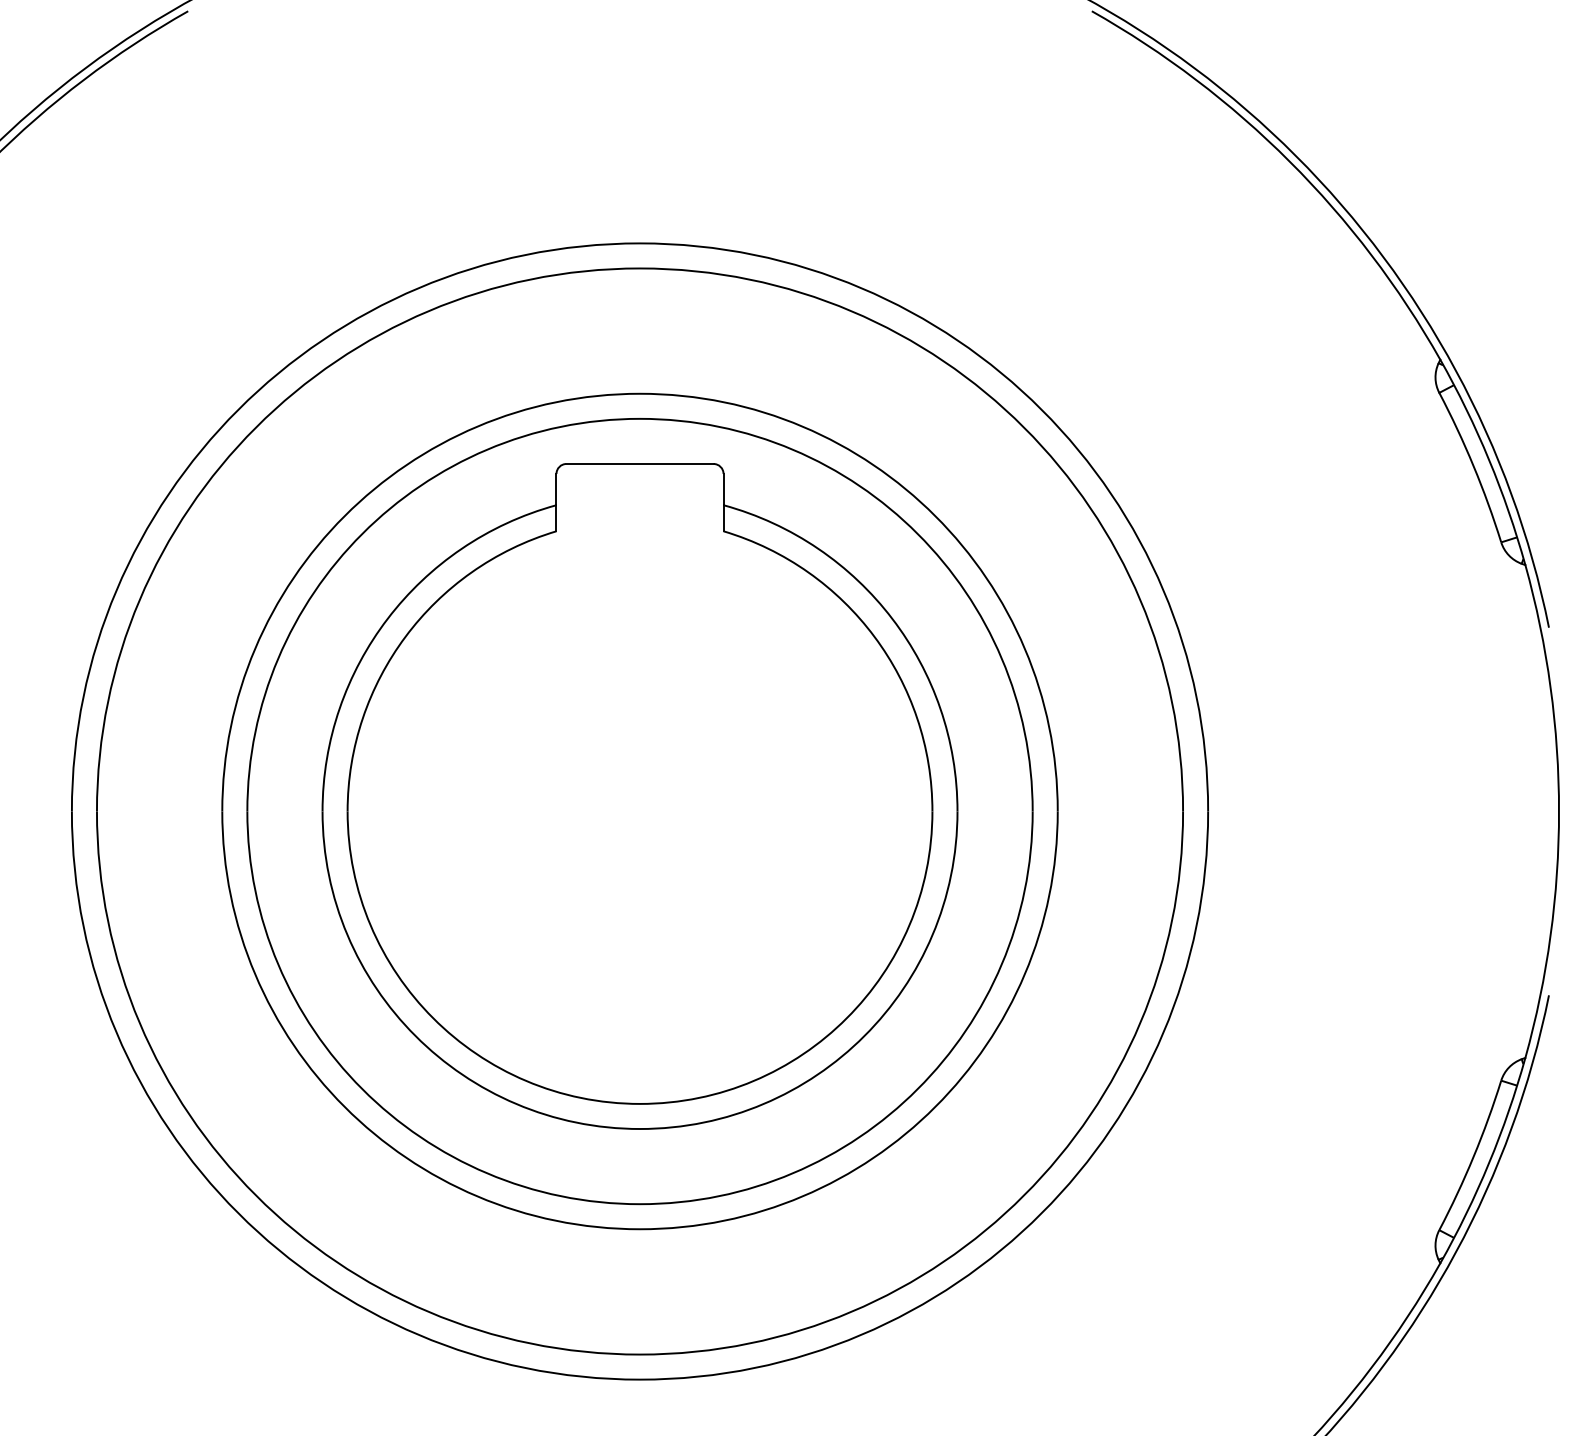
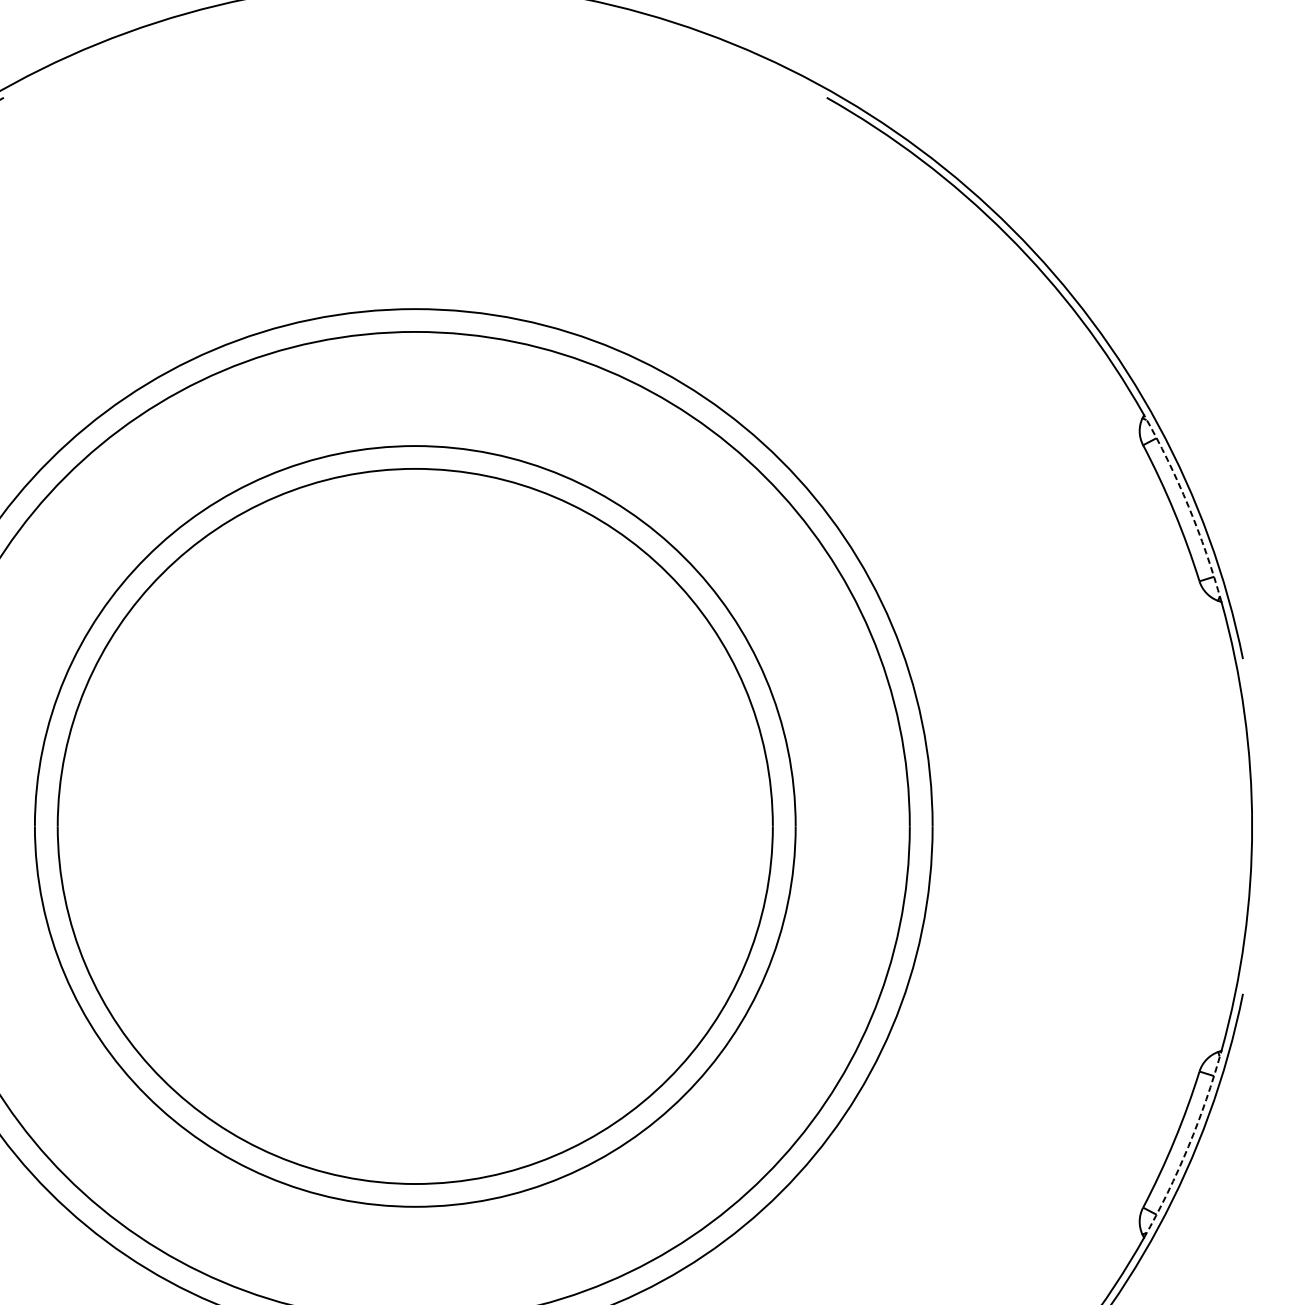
arc: (1489, 459) -> (1188, 505), solid -> dashed
part: (639, 796) -> (414, 812), removed
arc: (1489, 1163) -> (1188, 1146), solid -> dashed

